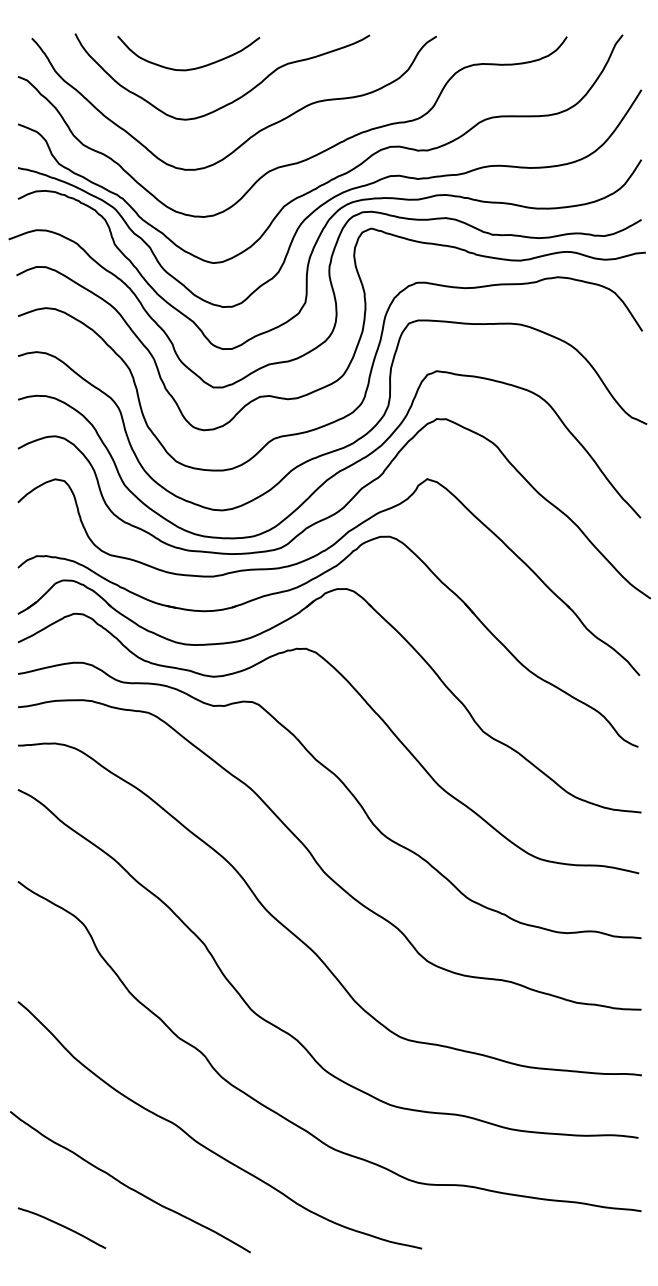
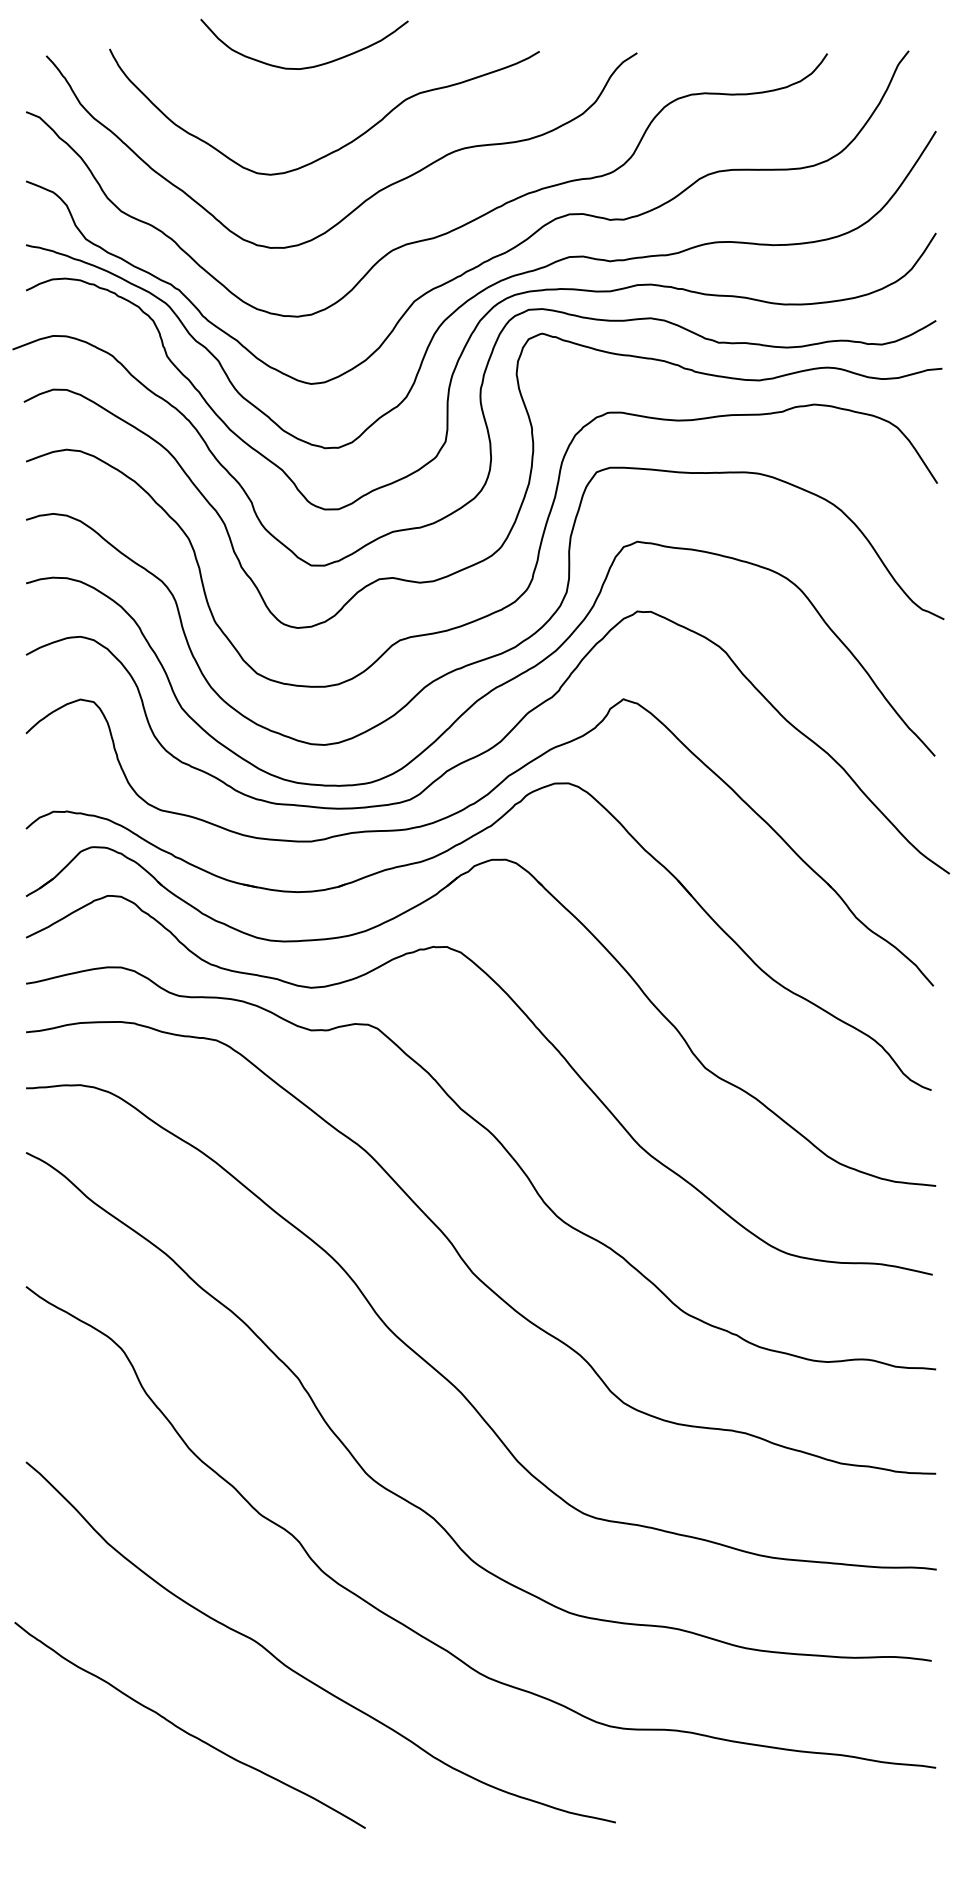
curve: (189, 68) -> (305, 66), moved
curve: (61, 1226) -> (89, 1790), removed

